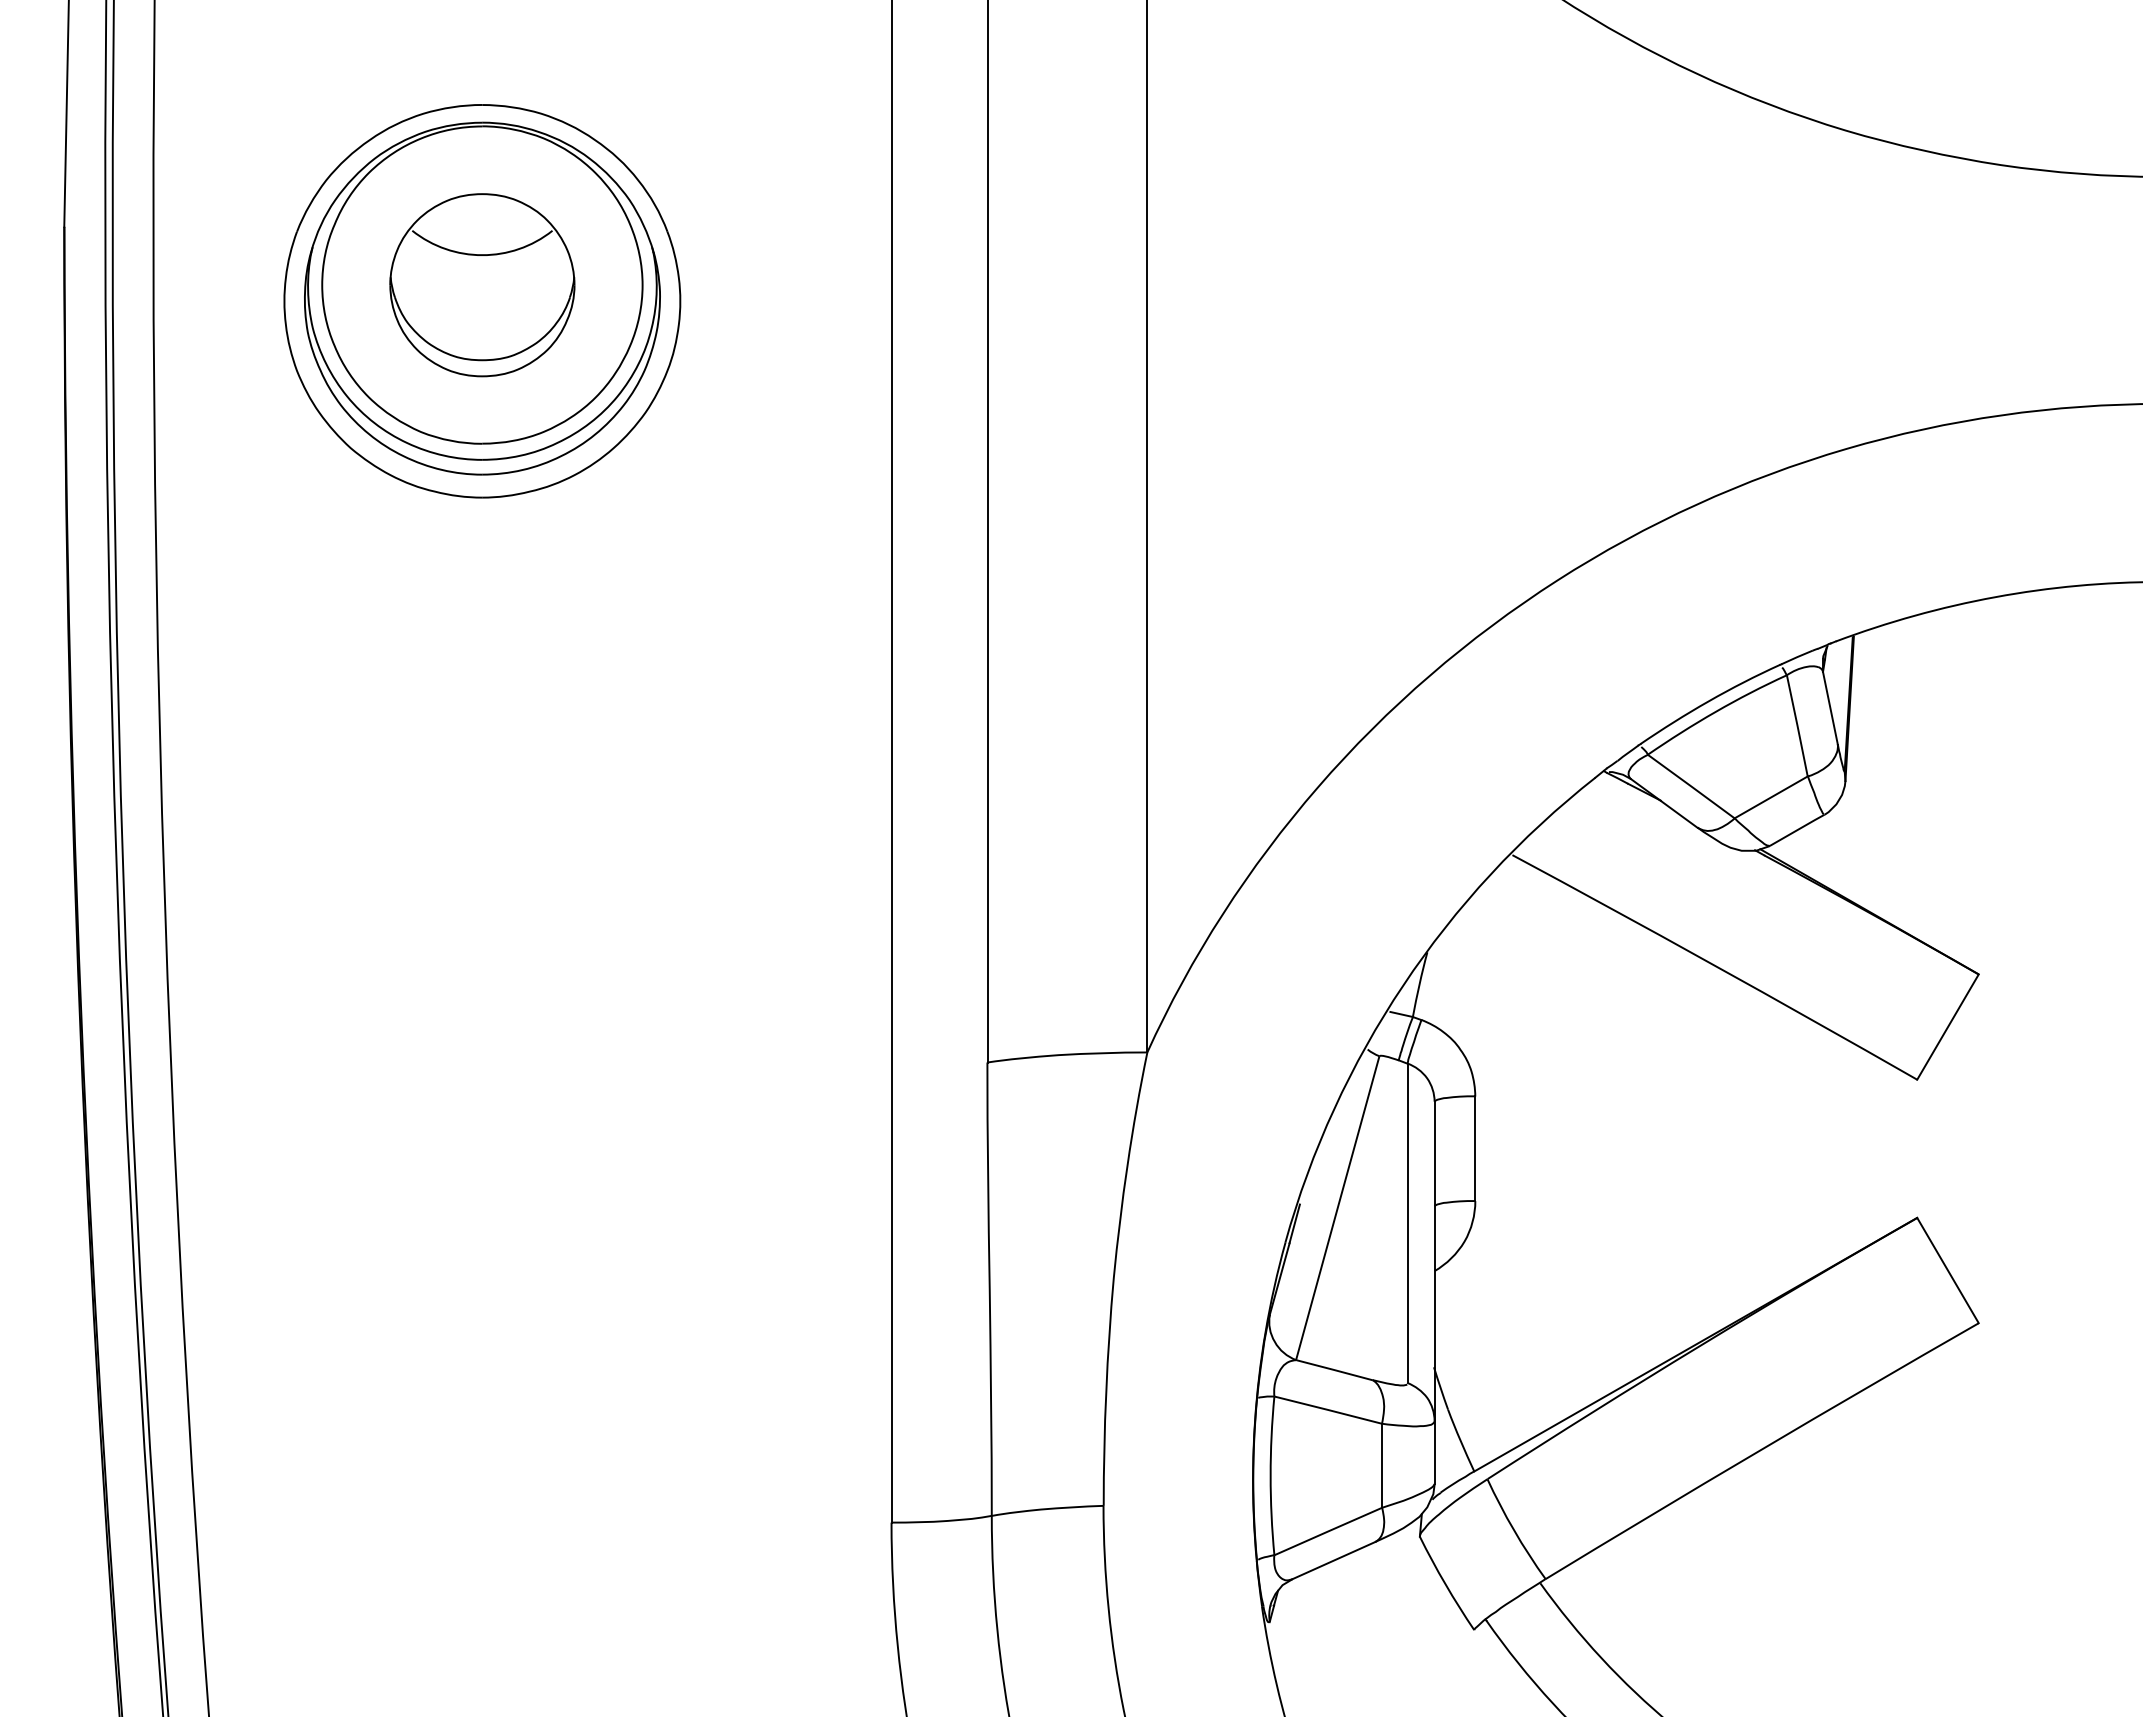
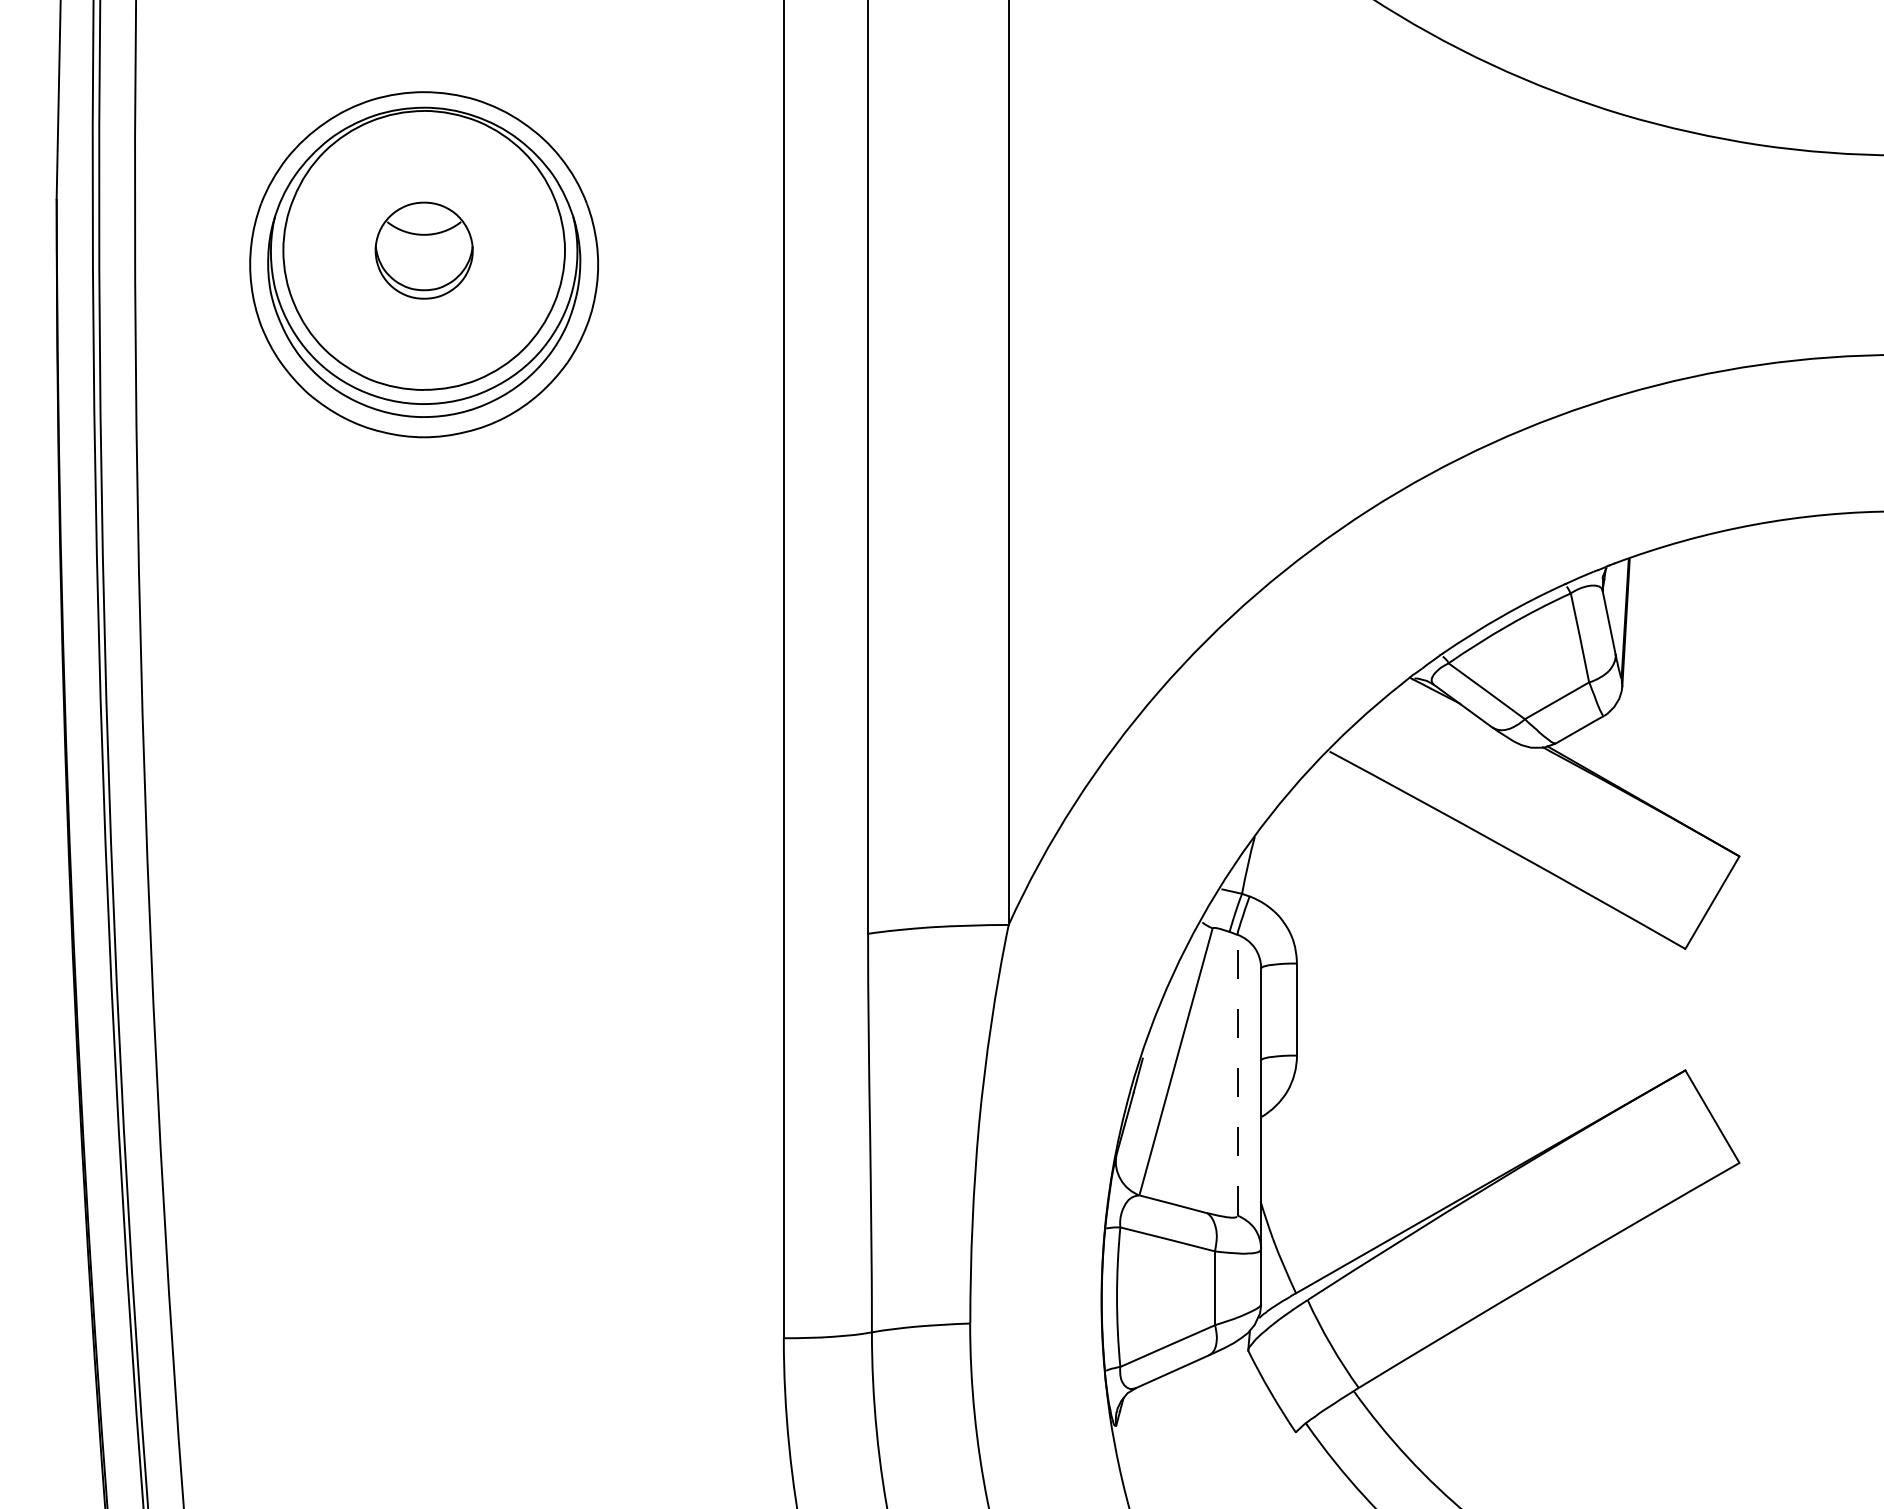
part: (482, 285) -> (424, 250), size x0.6
line: (1407, 1223) -> (1237, 1075), solid -> dashed

